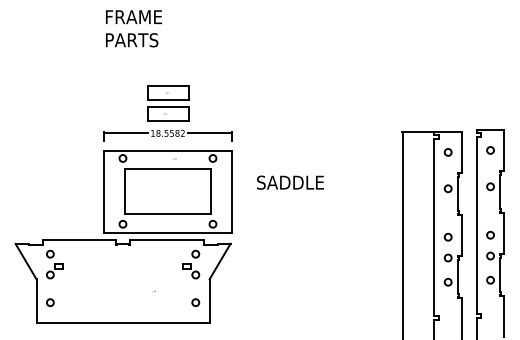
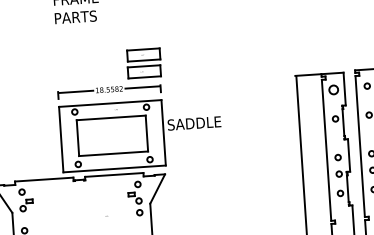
part: (168, 103) -> (144, 63), moved
circle: (447, 152) -> (333, 90), size x1.6
text: (290, 182) -> (194, 123), moved
circle: (195, 302) -> (139, 212), moved

